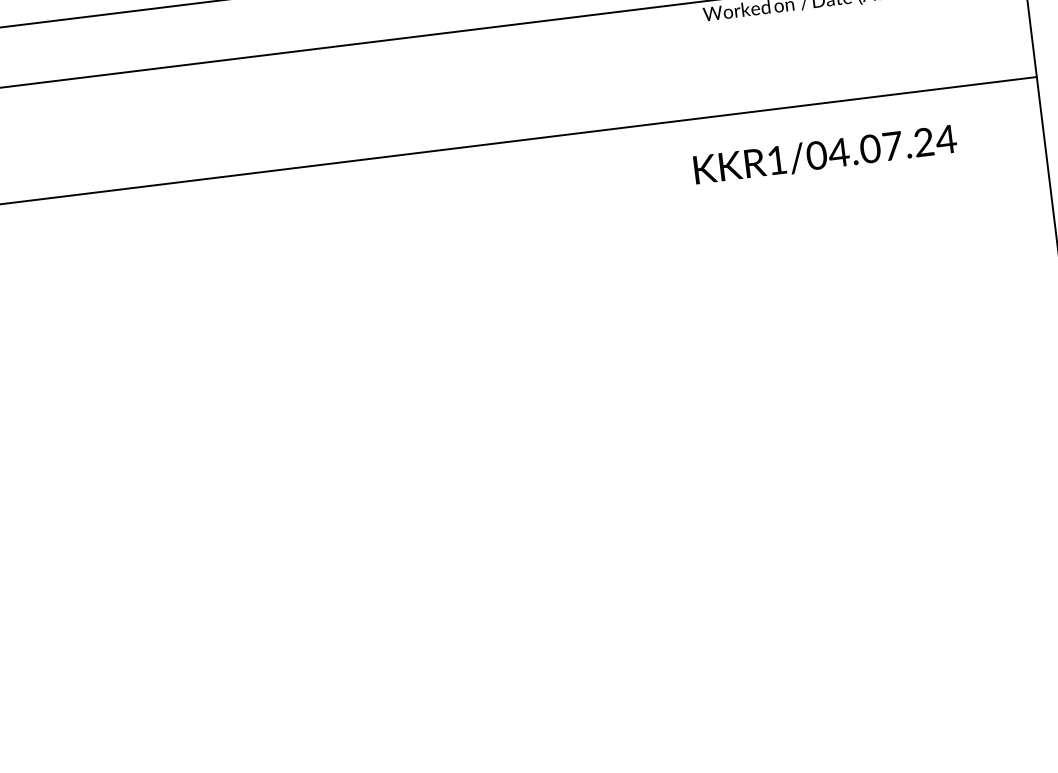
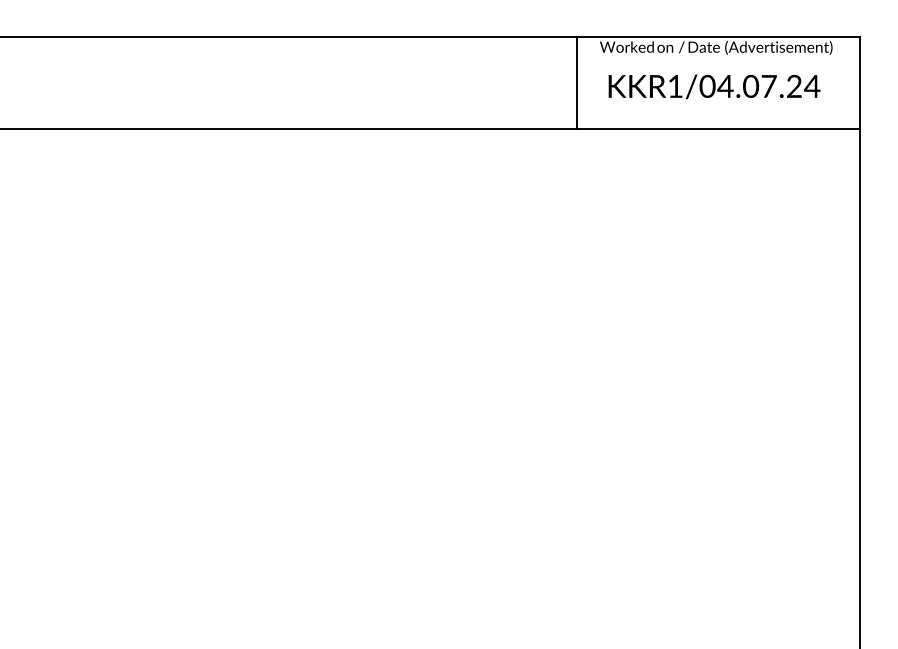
line: (680, 61) -> (577, 82), added
text: (825, 154) -> (714, 86), moved

